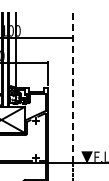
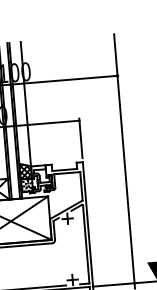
line: (72, 88) -> (124, 159), dashed -> solid

